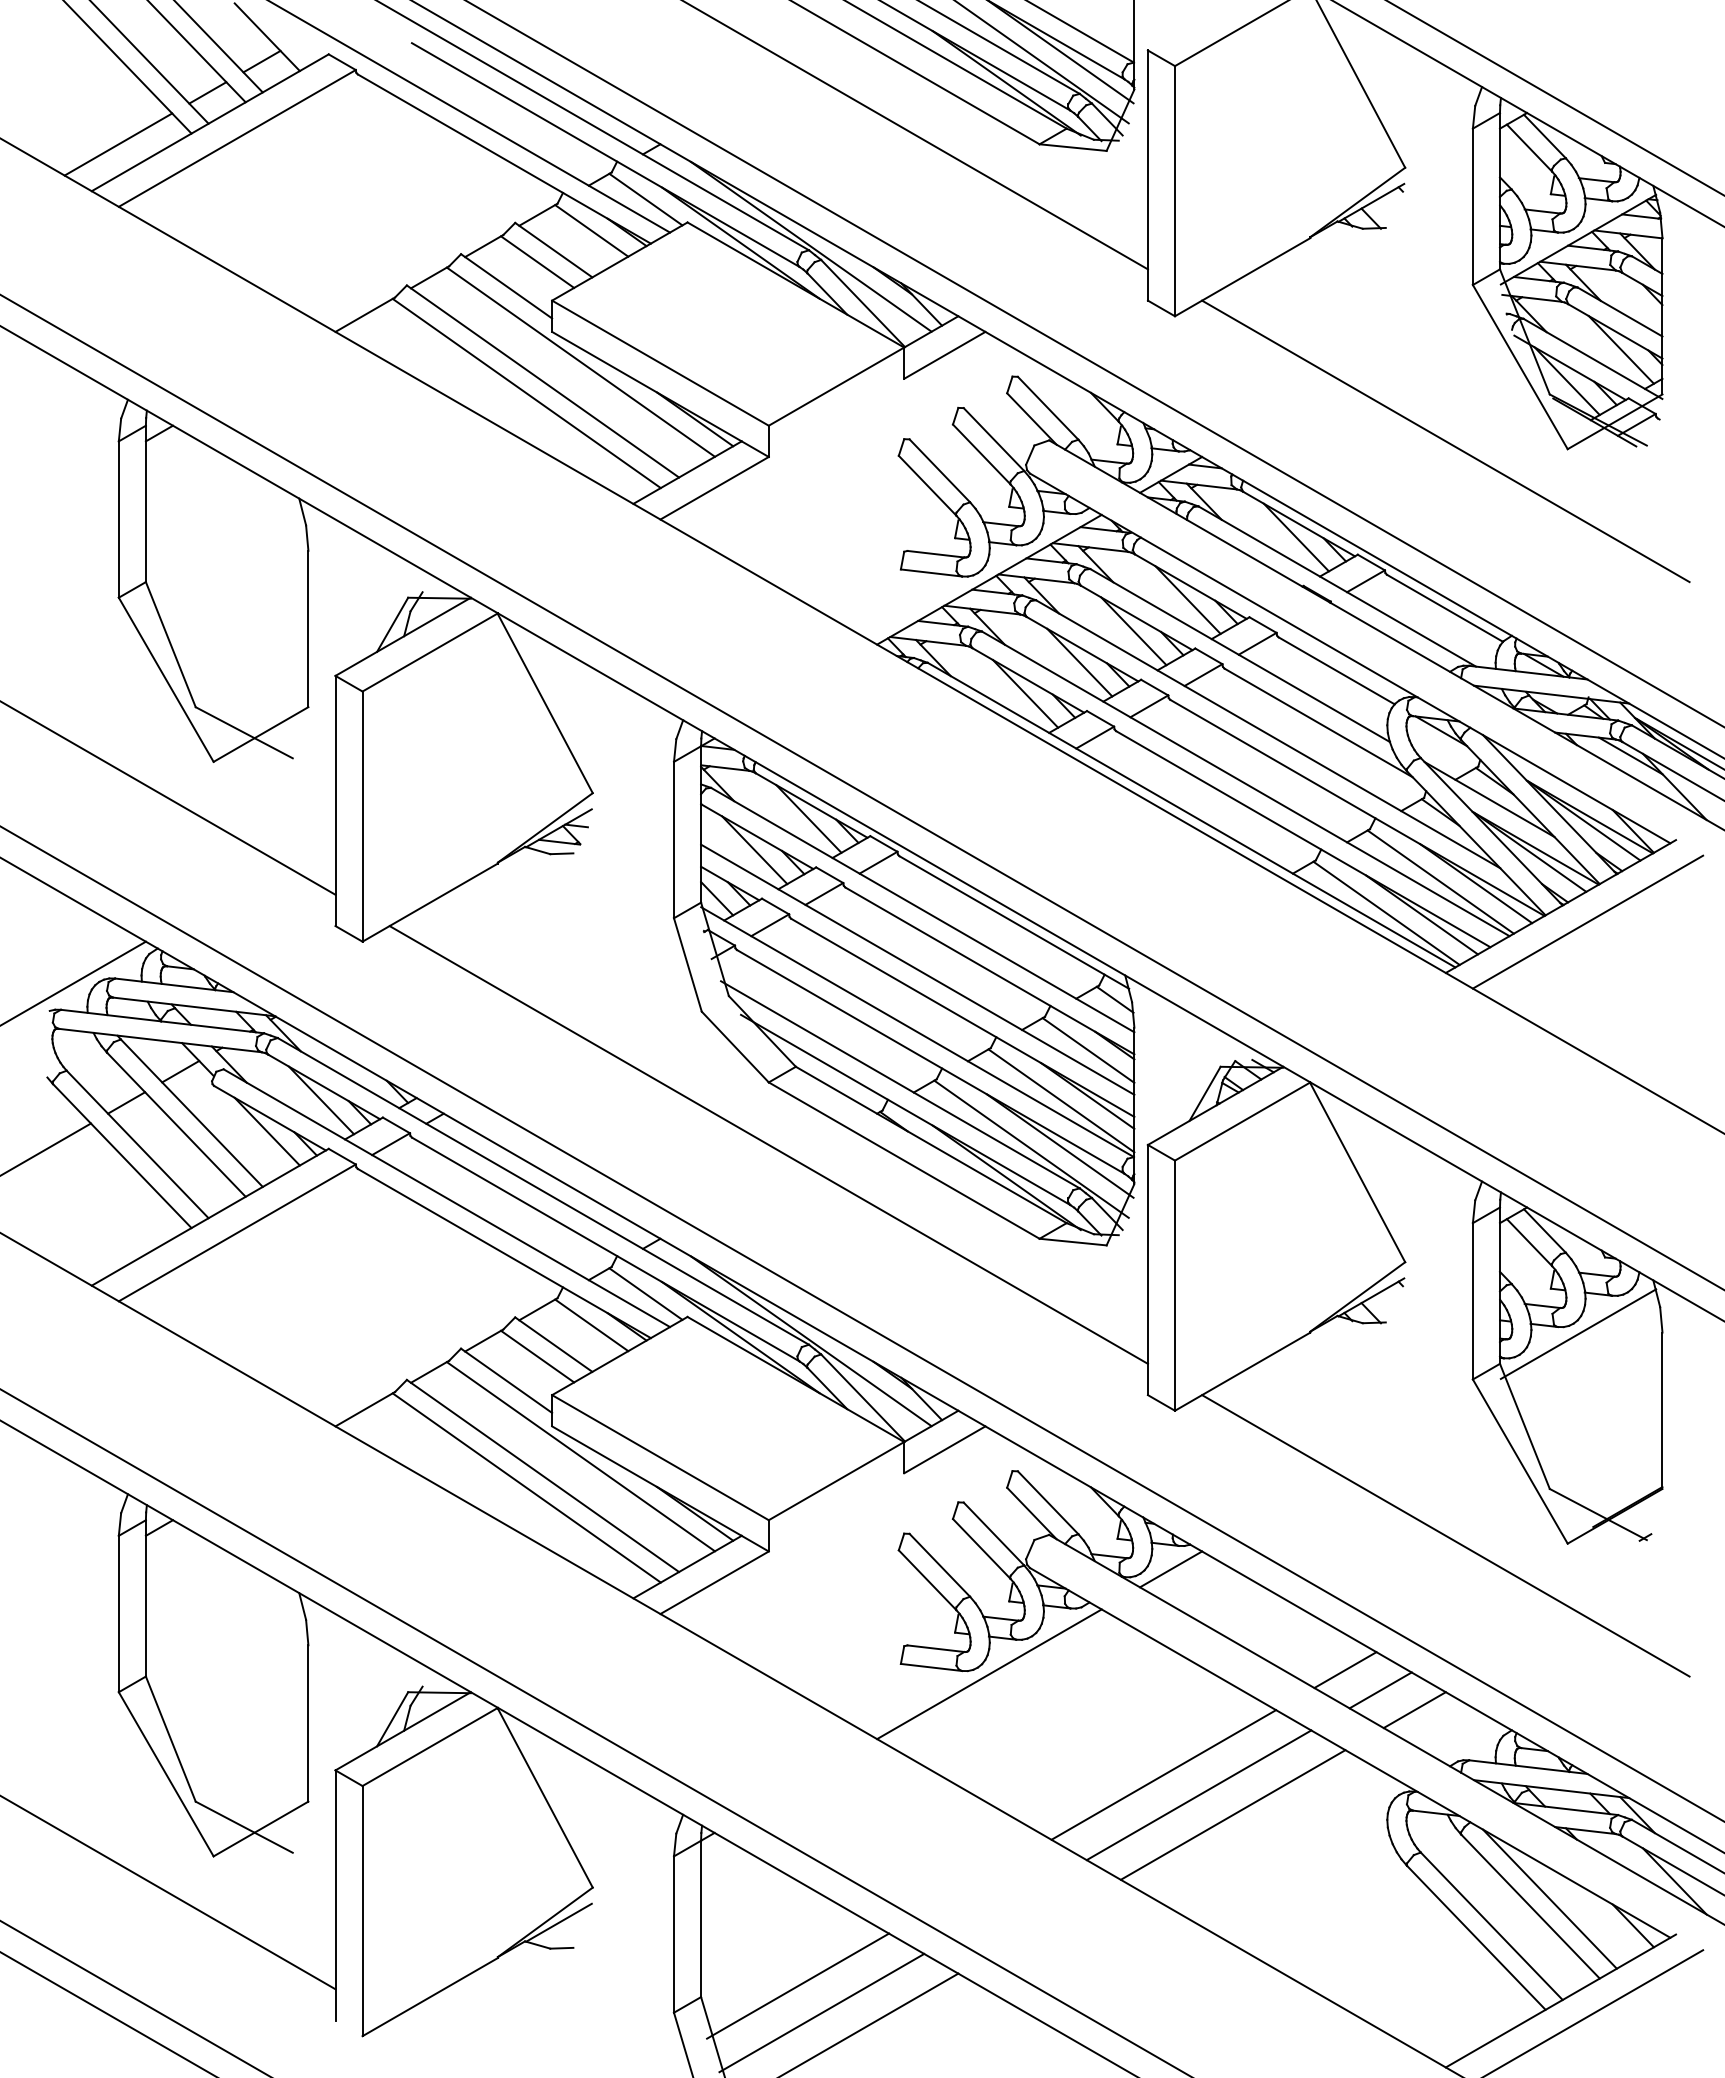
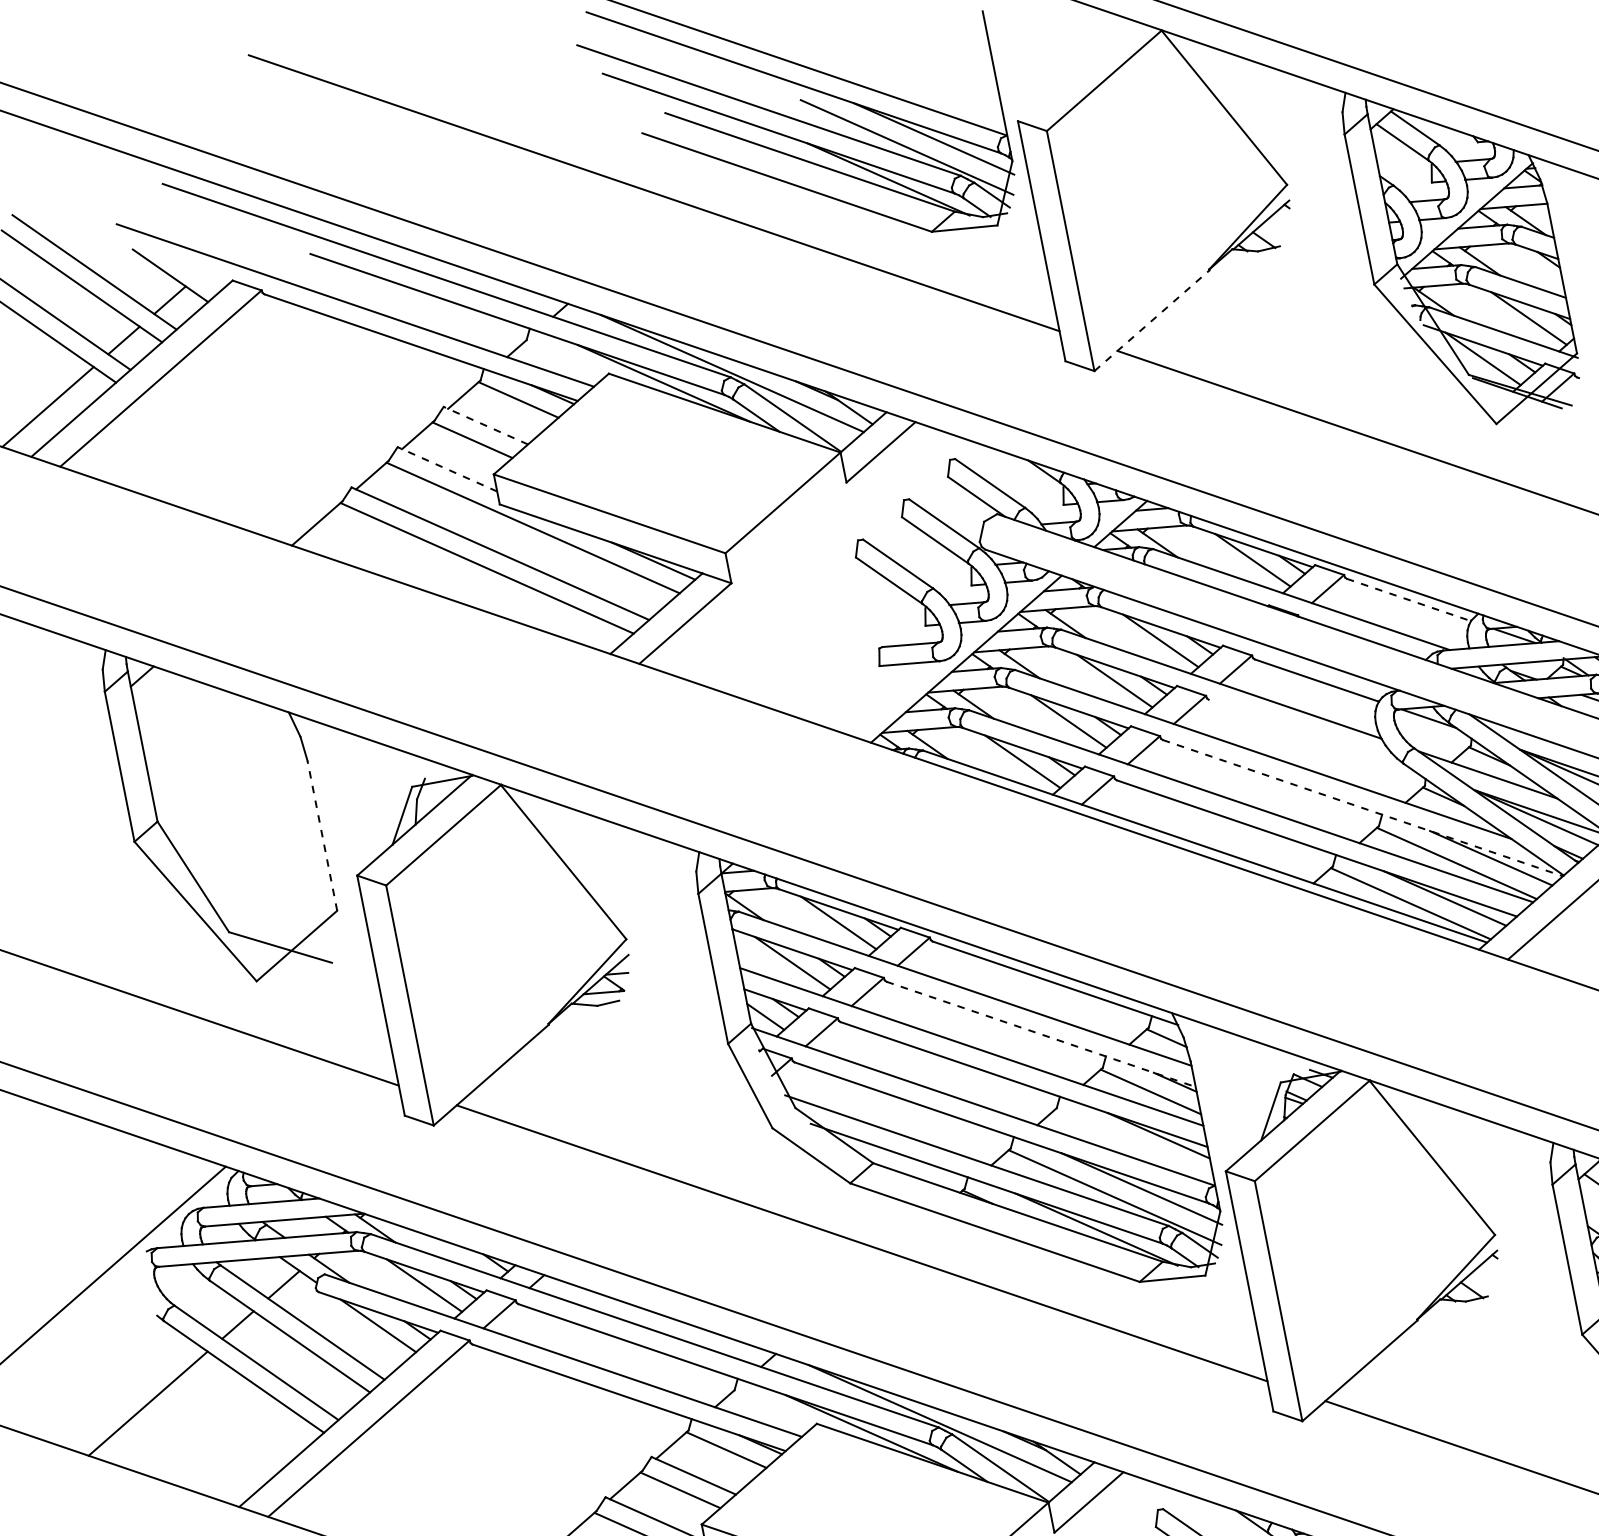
line: (645, 199) -> (564, 359), removed
line: (553, 249) -> (485, 425), solid -> dashed
line: (1243, 276) -> (1152, 319), solid -> dashed
line: (506, 286) -> (447, 469), solid -> dashed
line: (1445, 608) -> (1409, 600), solid -> dashed
line: (308, 628) -> (322, 835), solid -> dashed
line: (1318, 722) -> (1309, 733), removed
line: (1357, 808) -> (1363, 808), solid -> dashed
line: (989, 970) -> (1040, 1034), solid -> dashed
line: (1061, 1100) -> (1134, 1145), removed
line: (645, 1293) -> (772, 1409), removed

